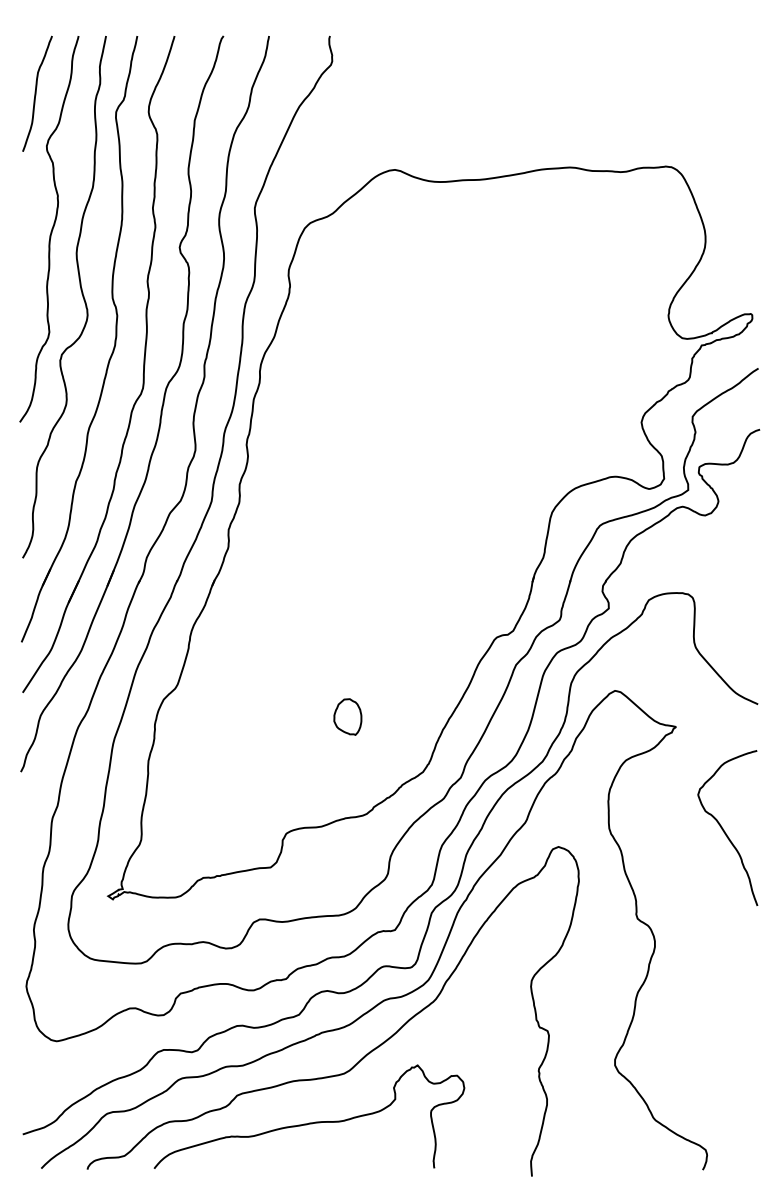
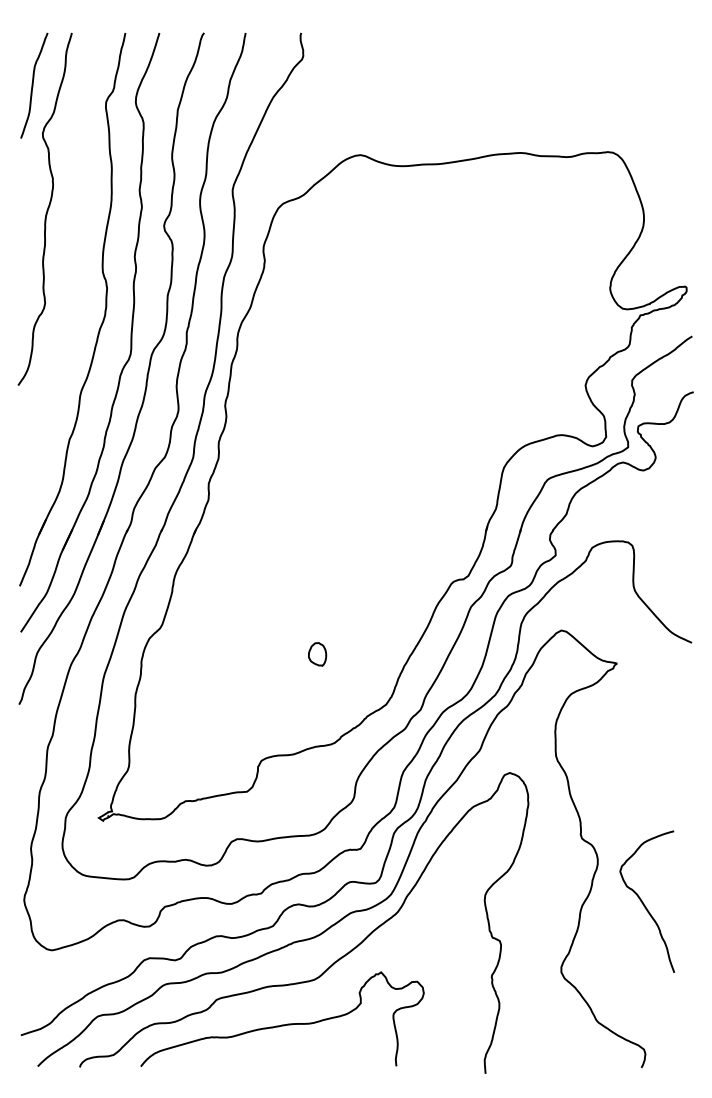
curve: (80, 290) -> (73, 265), removed
part: (347, 717) -> (317, 654), size x0.7
curve: (724, 829) -> (644, 903), moved

